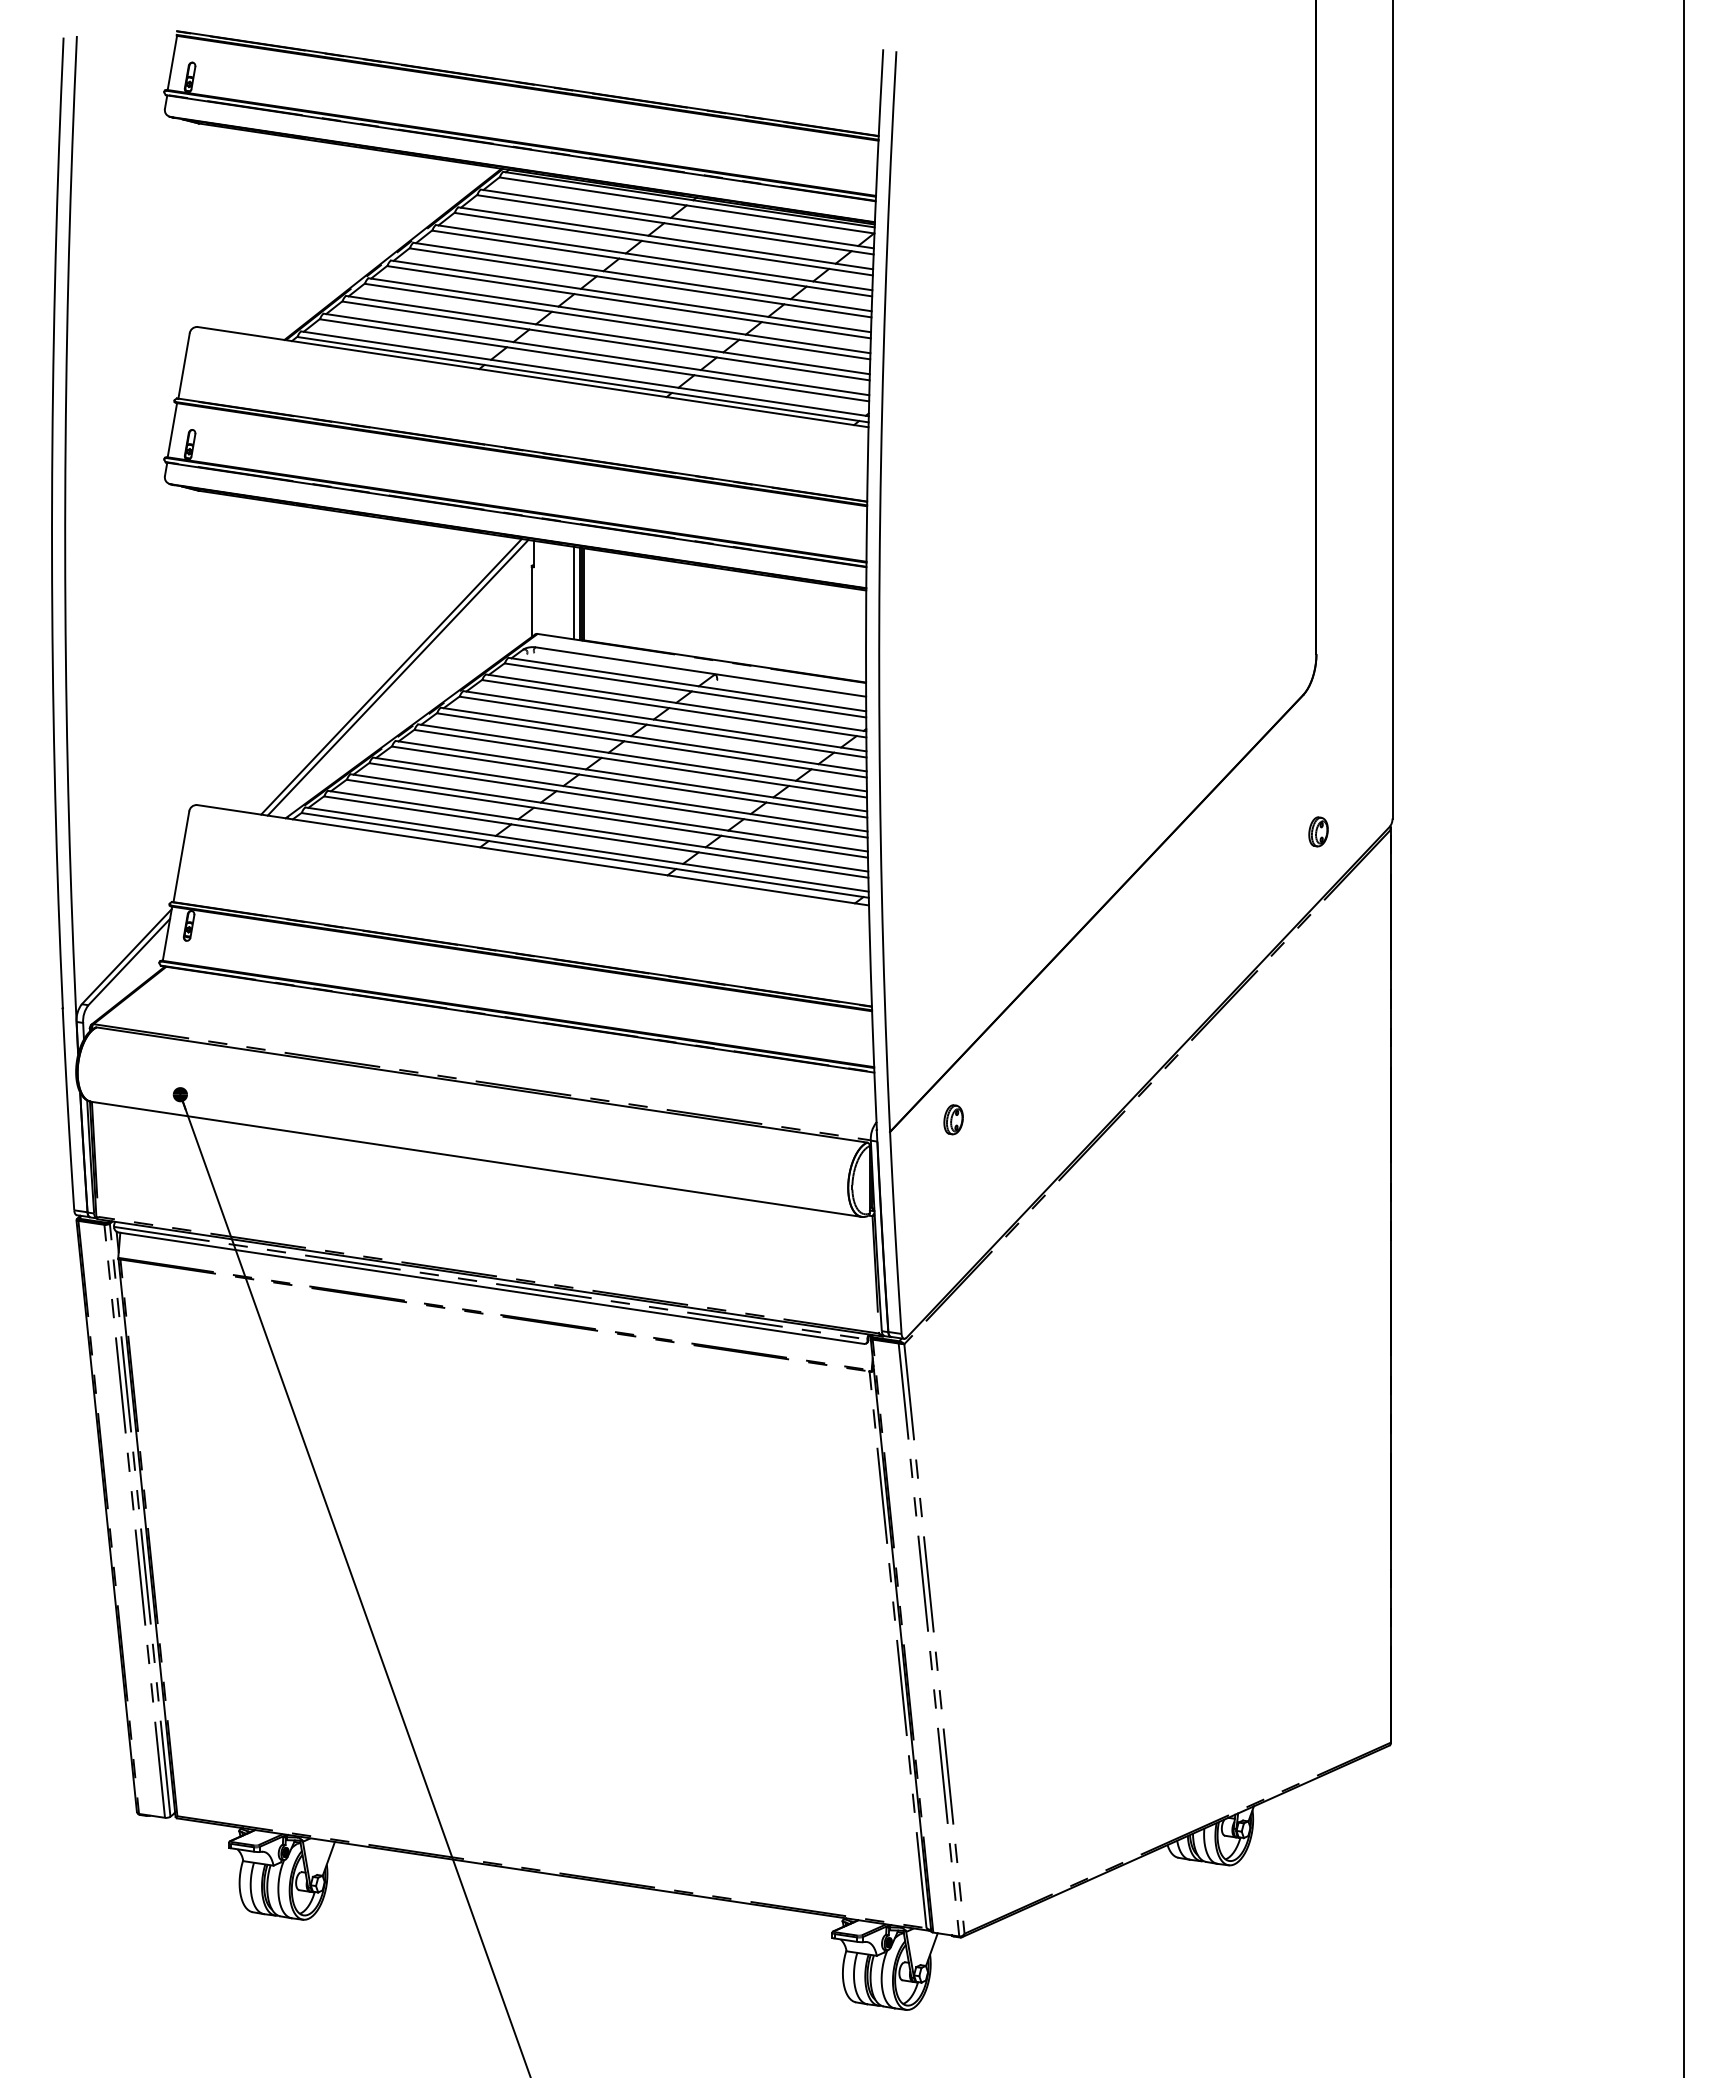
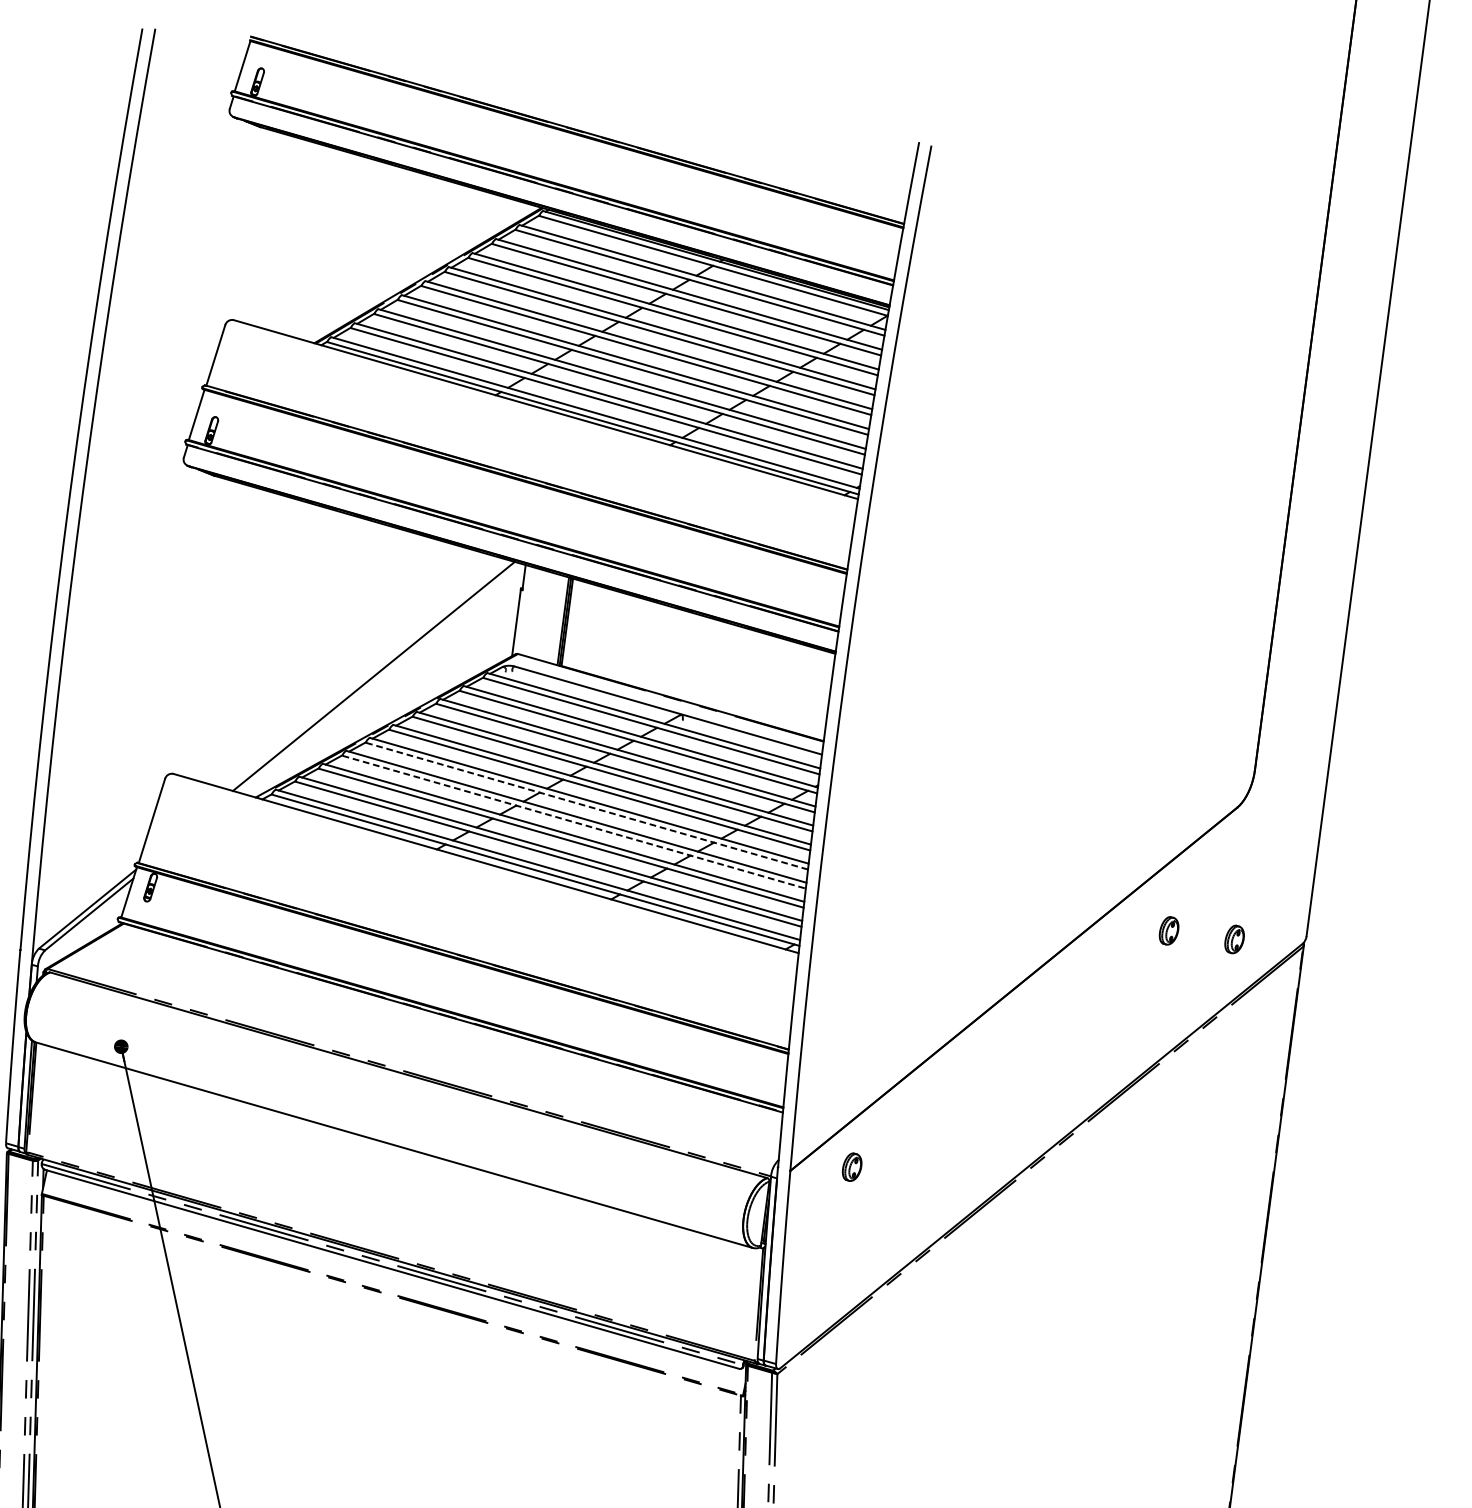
line: (574, 592) -> (558, 619), removed
line: (397, 677) -> (379, 677), removed
line: (630, 782) -> (587, 806), solid -> dashed
line: (618, 800) -> (573, 822), solid -> dashed
part: (1249, 831) -> (1169, 930), added

